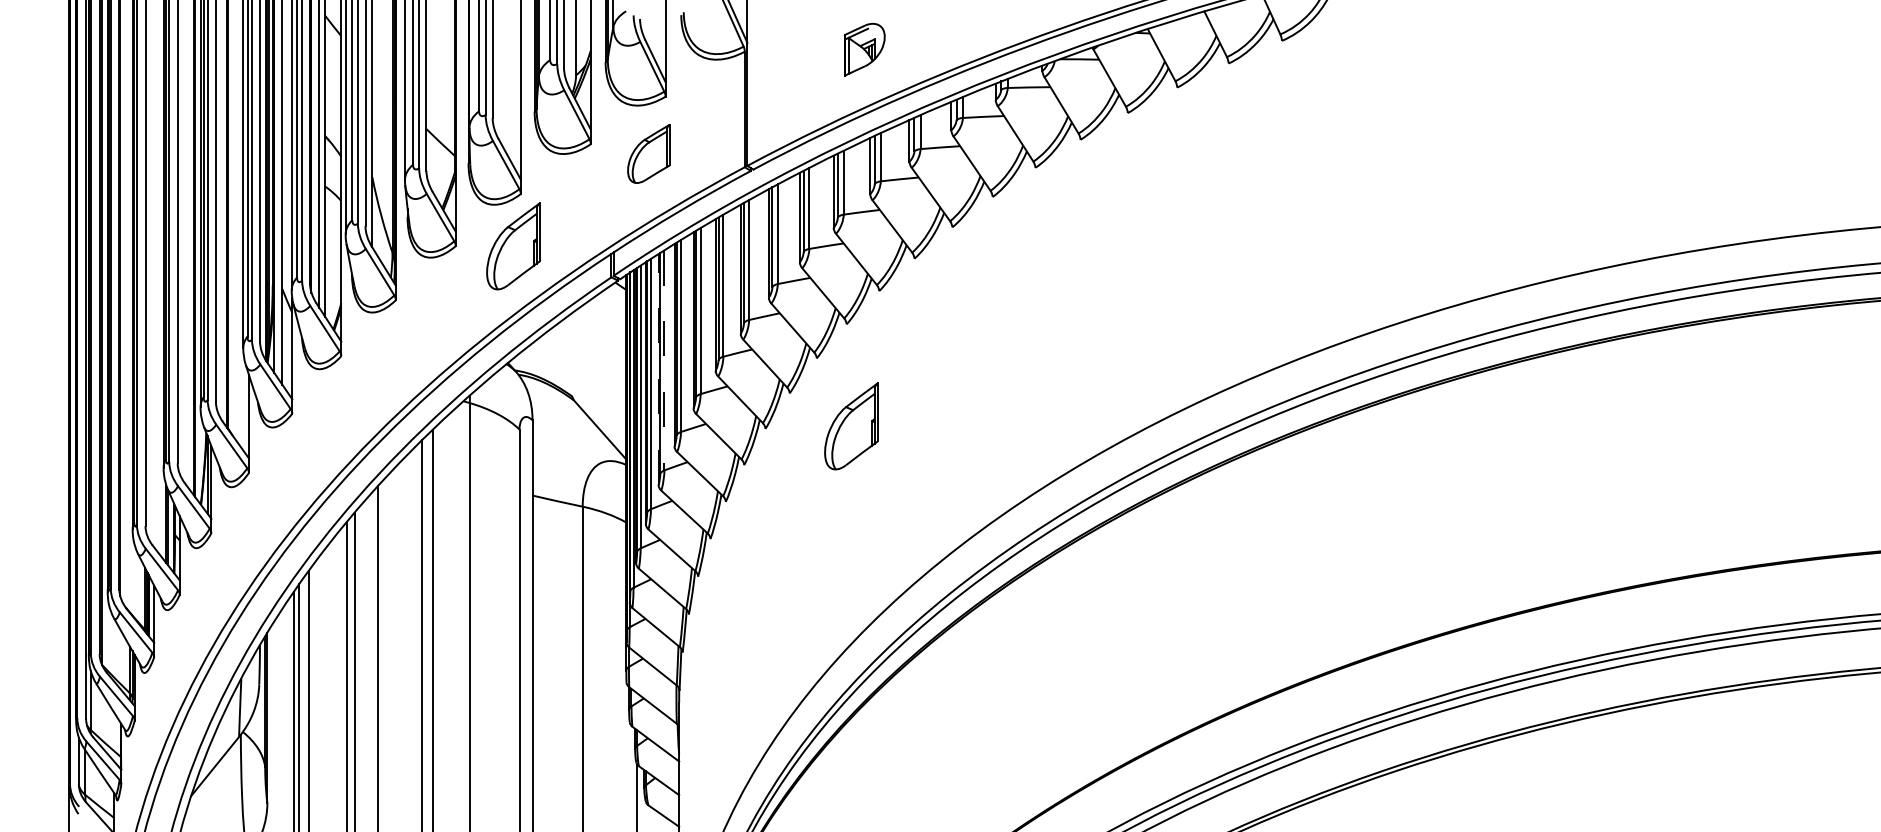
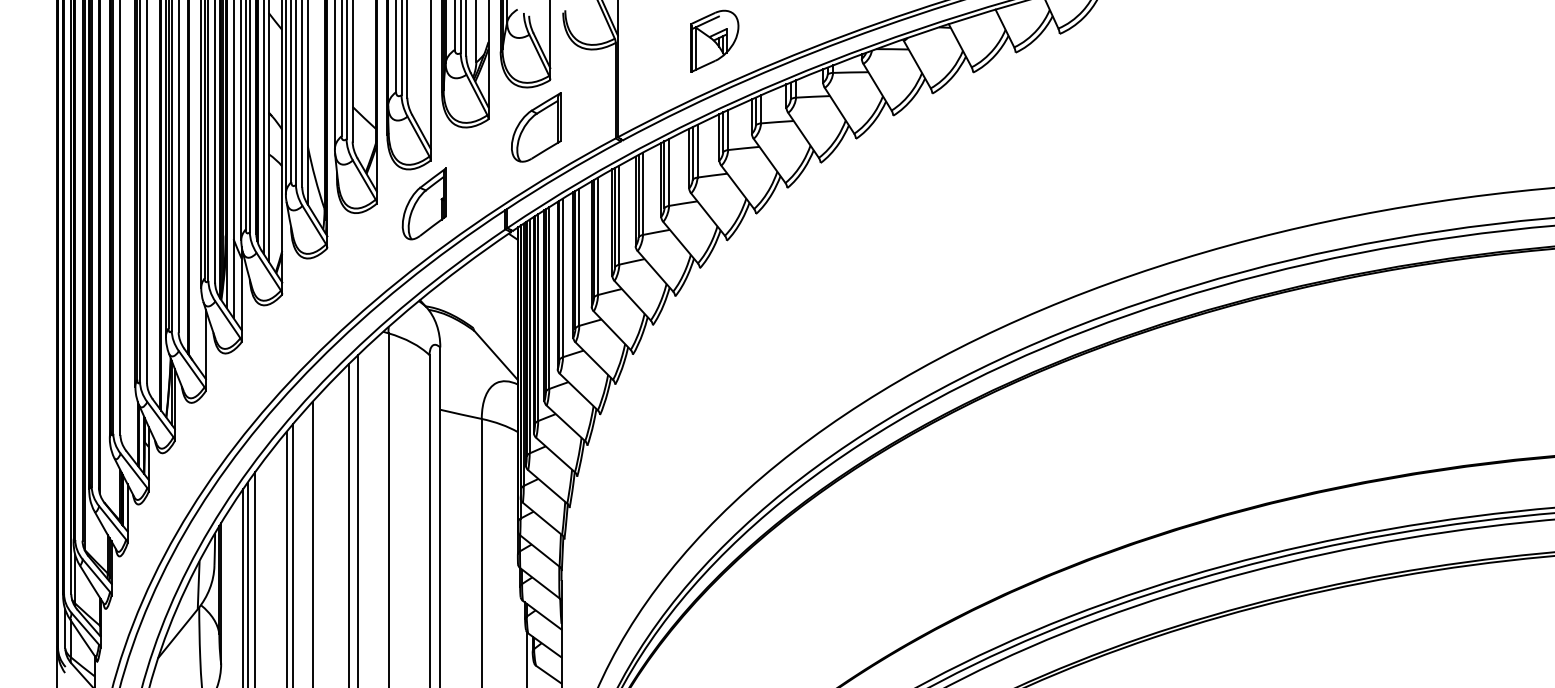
part: (864, 49) -> (714, 41), size x1.43
part: (648, 153) -> (536, 127), size x1.43
line: (664, 360) -> (549, 298), dashed -> solid
line: (658, 369) -> (544, 305), dashed -> solid
part: (851, 426) -> (703, 352), removed

